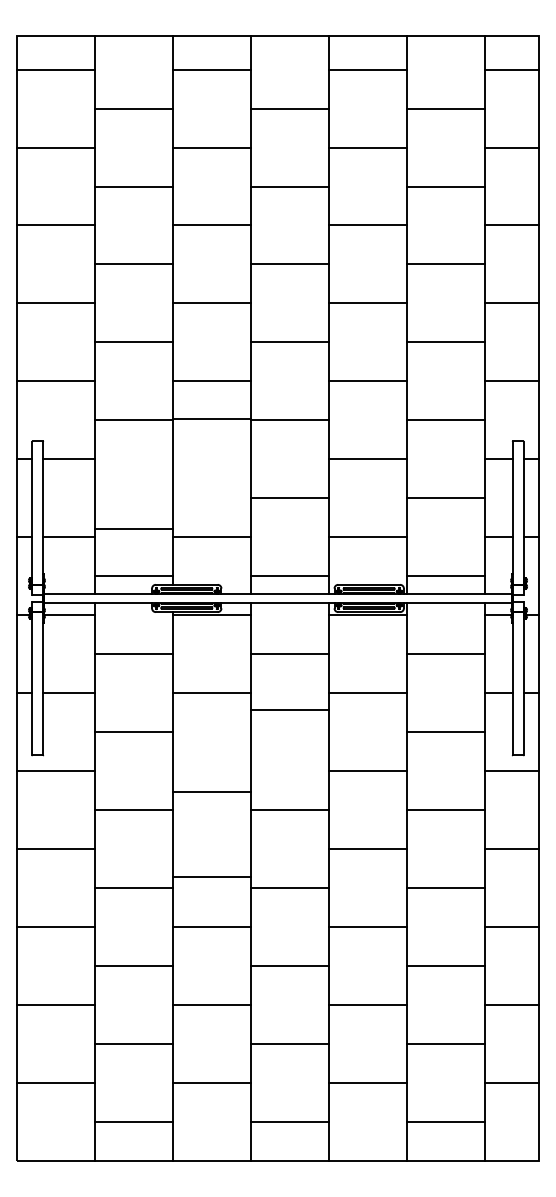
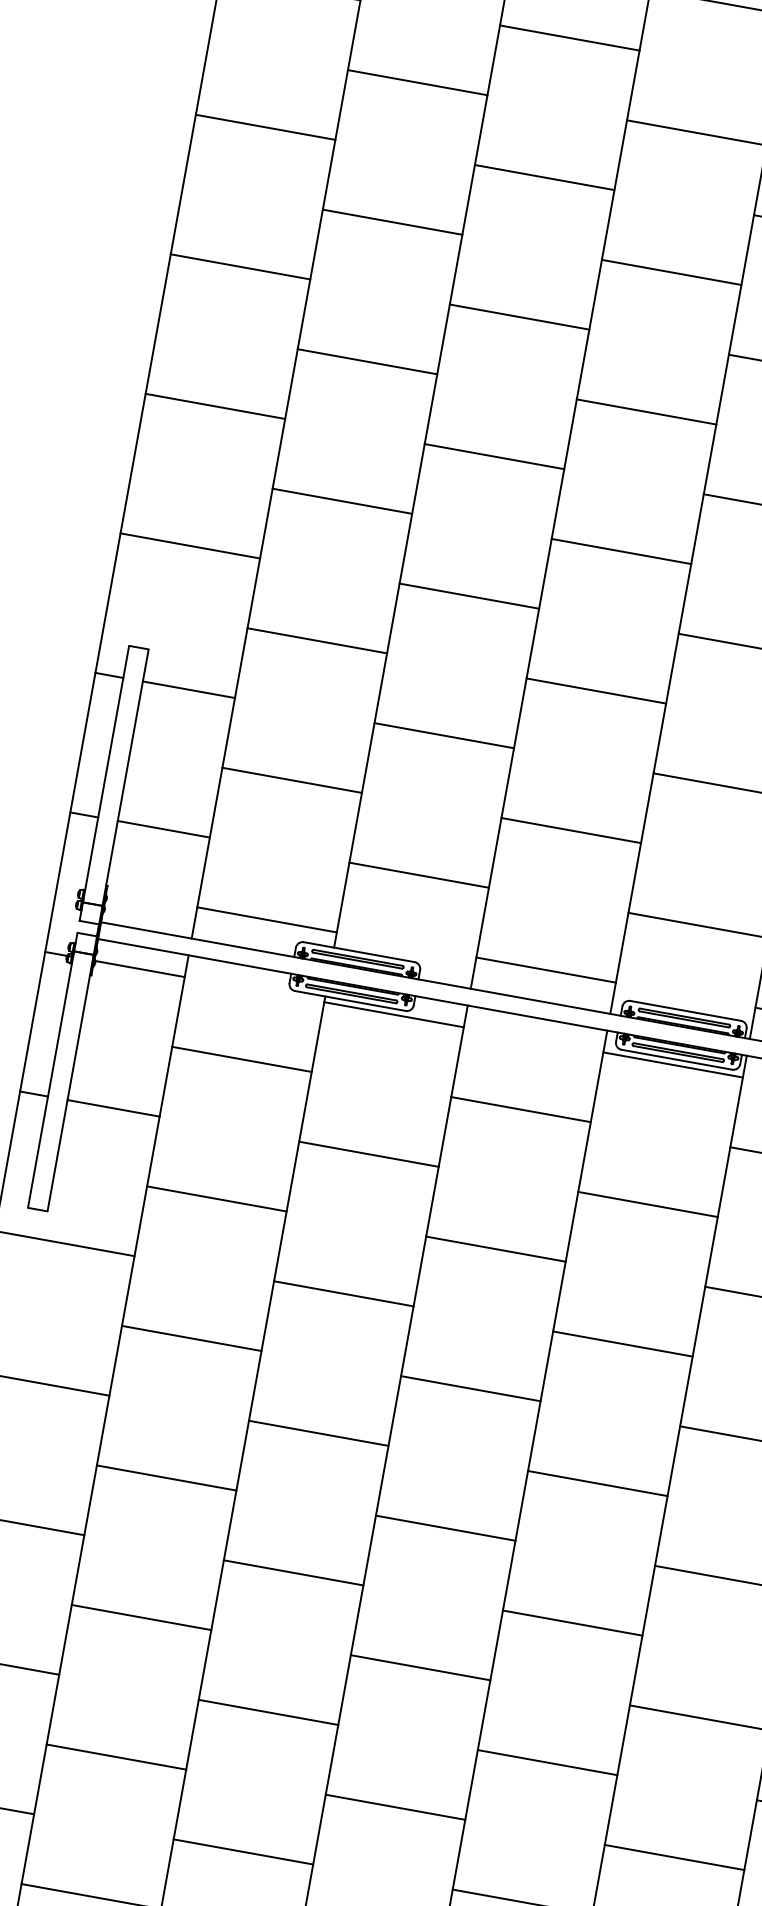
line: (211, 419) -> (443, 735), moved
line: (133, 529) -> (291, 780), moved
line: (289, 710) -> (495, 1249), moved
line: (211, 792) -> (343, 1294), moved
line: (211, 877) -> (318, 1433), moved

